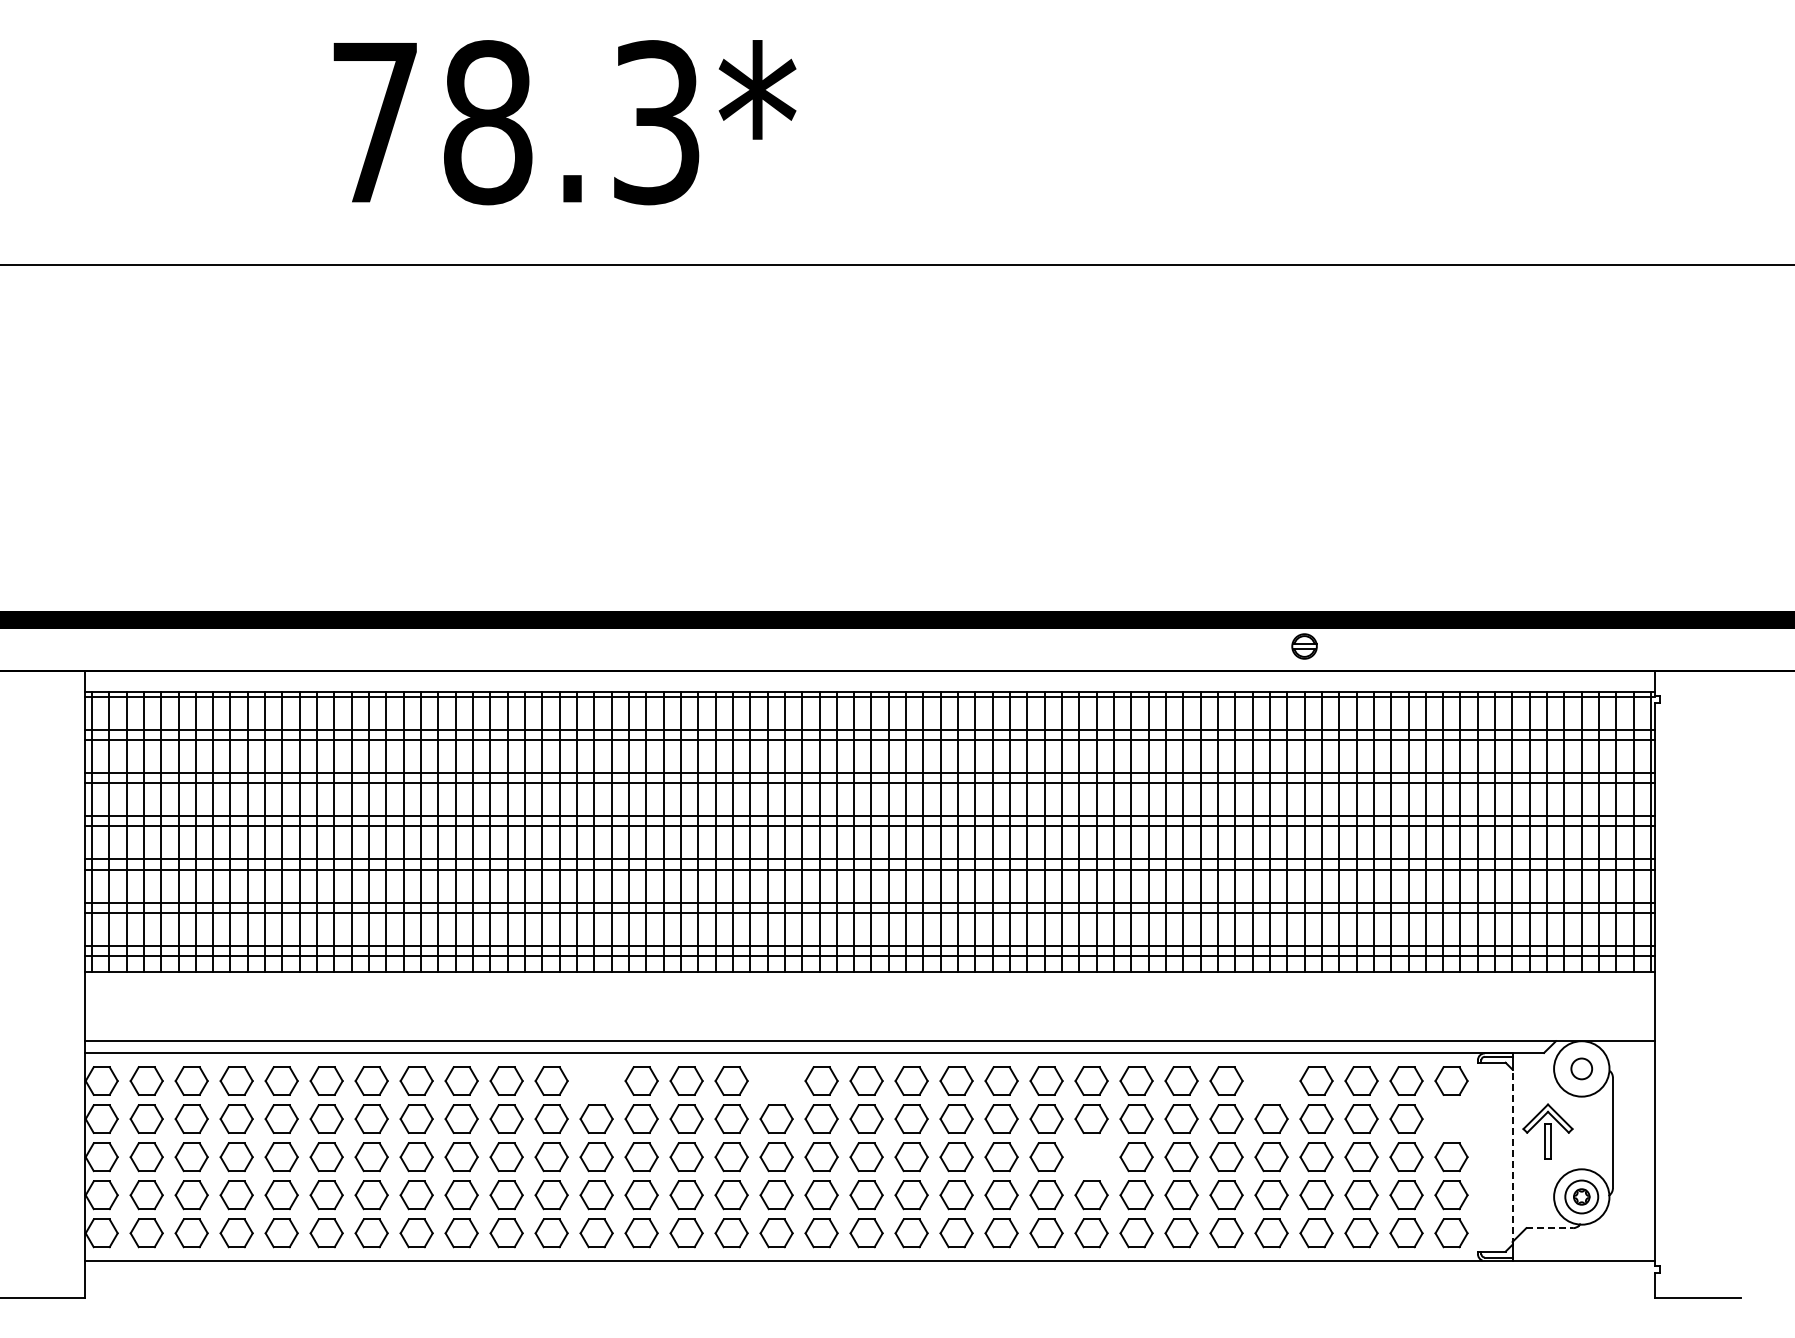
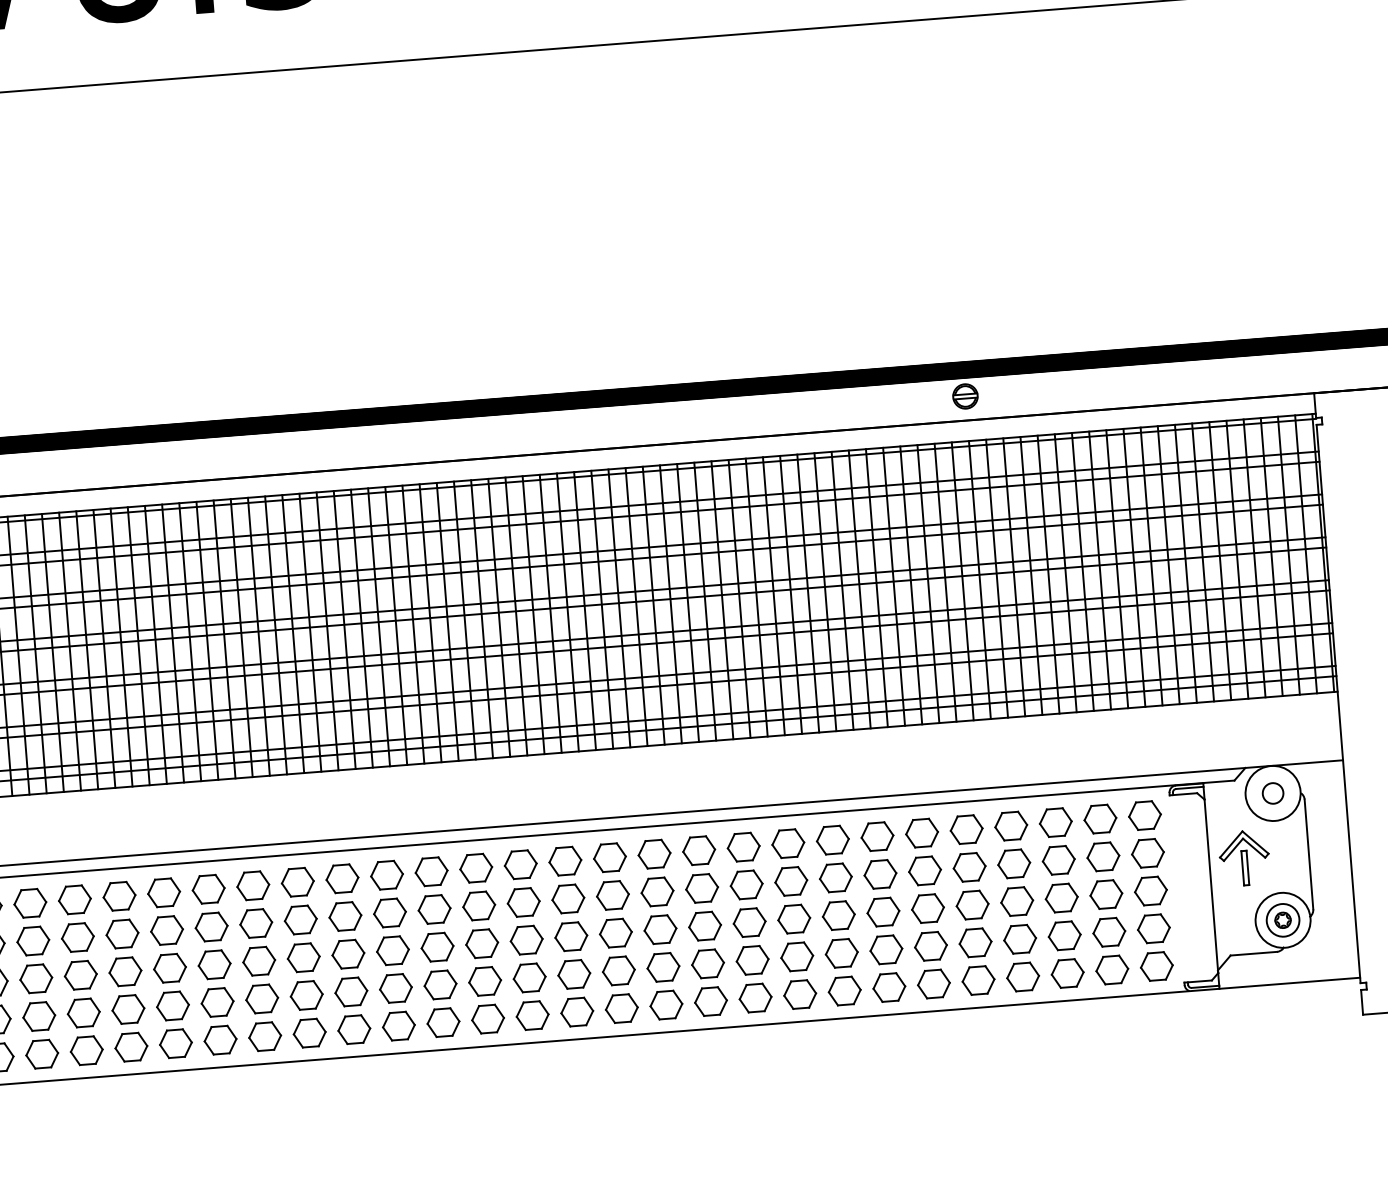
part: (596, 1080) -> (297, 881), added
part: (776, 1080) -> (476, 867), added
part: (1271, 1080) -> (966, 829), added
part: (1451, 1118) -> (1147, 852), added
part: (1091, 1157) -> (794, 919), added
line: (1512, 1157) -> (1211, 886), dashed -> solid
line: (1550, 1228) -> (1254, 954), dashed -> solid

